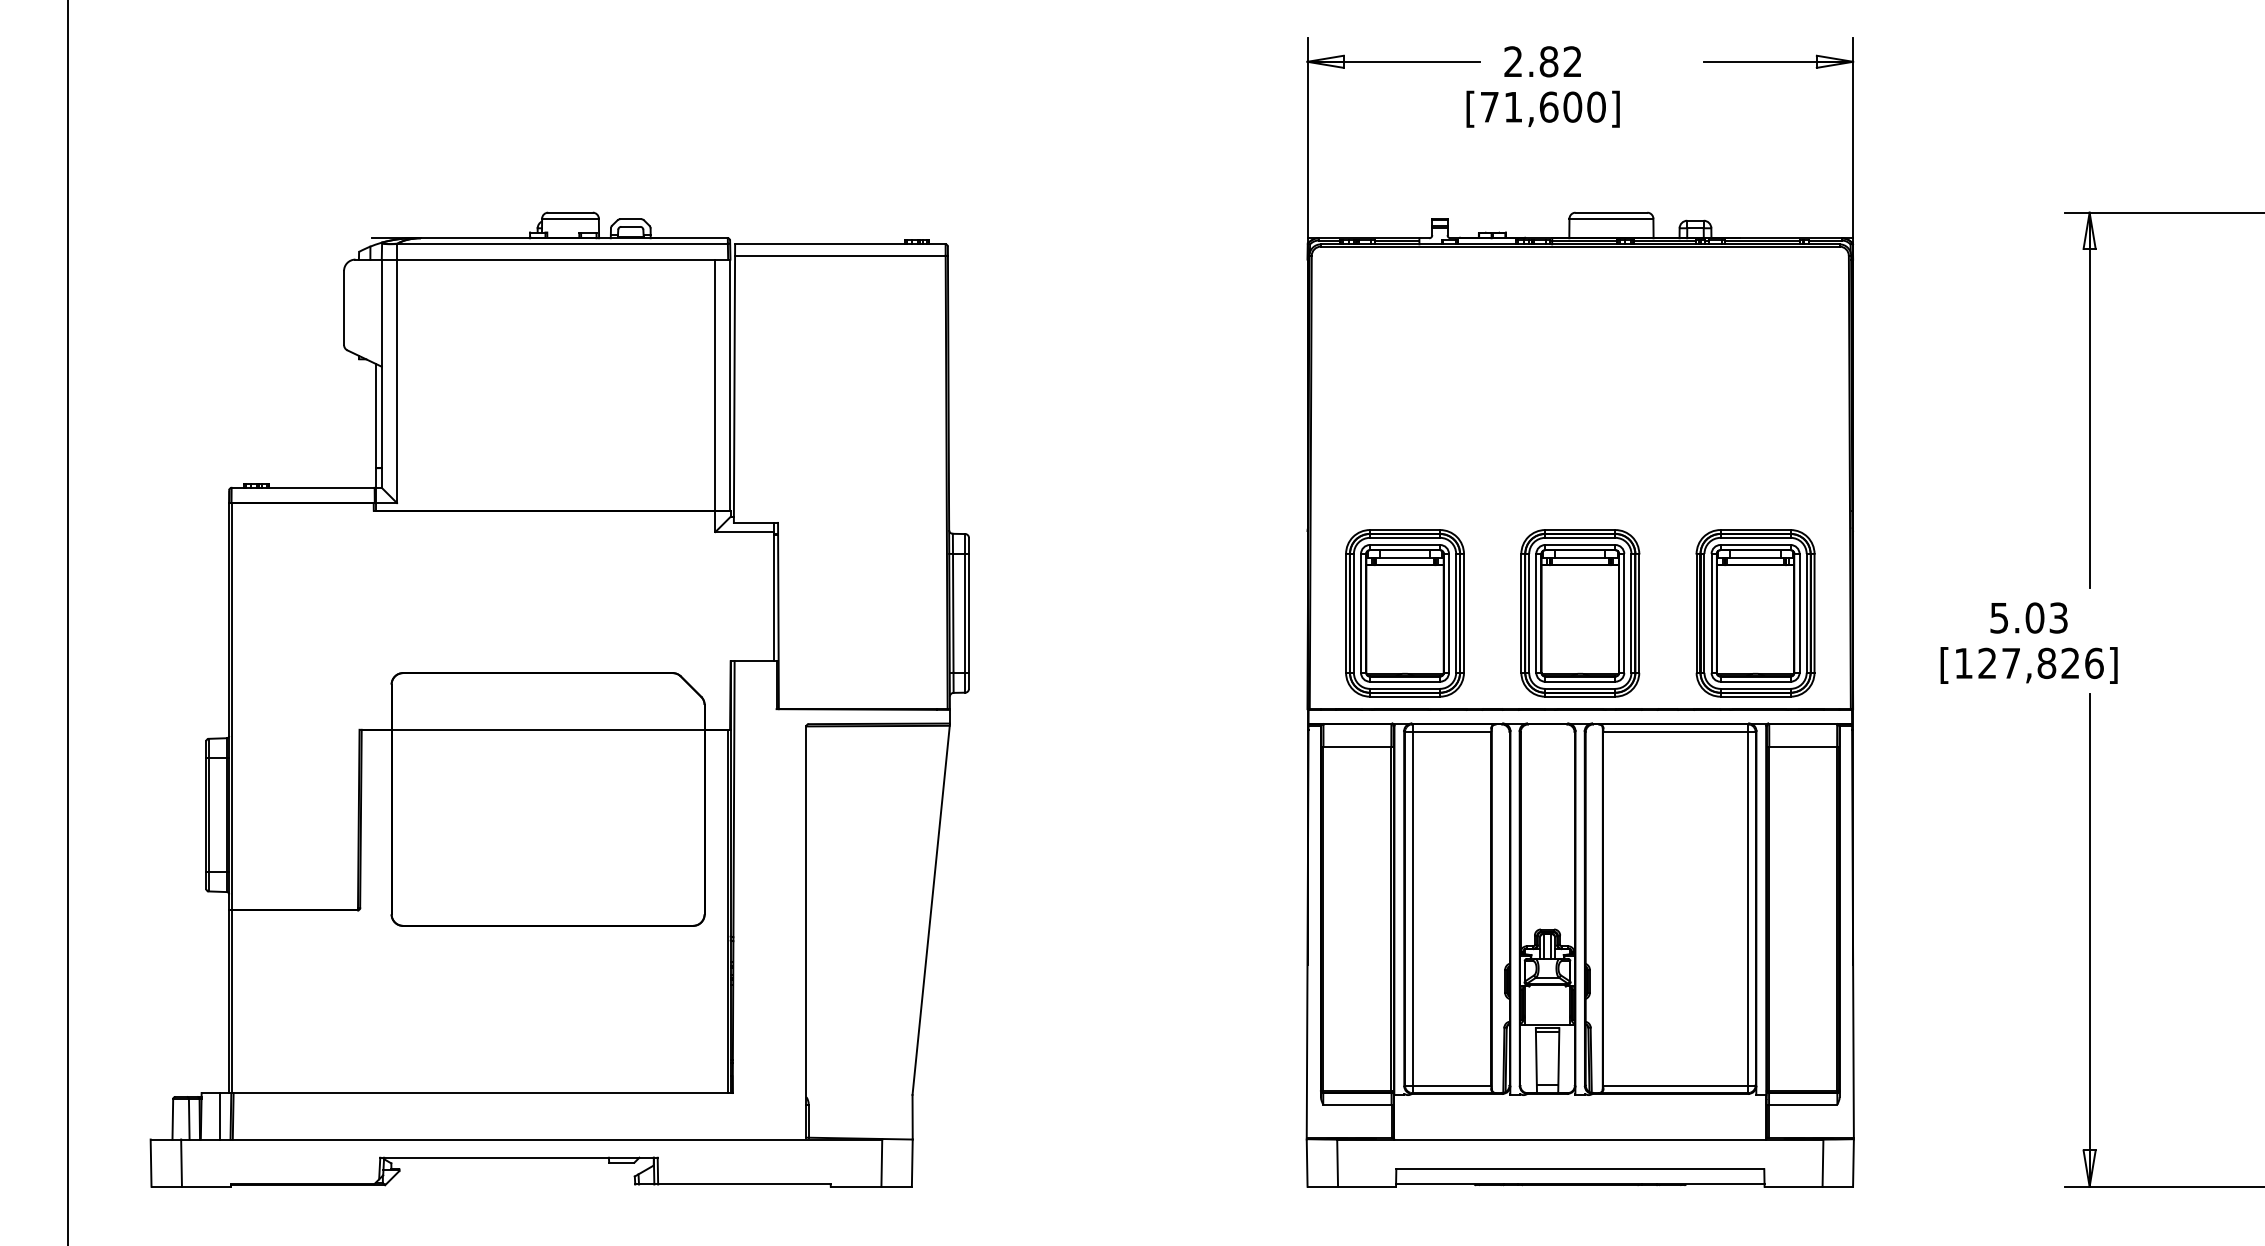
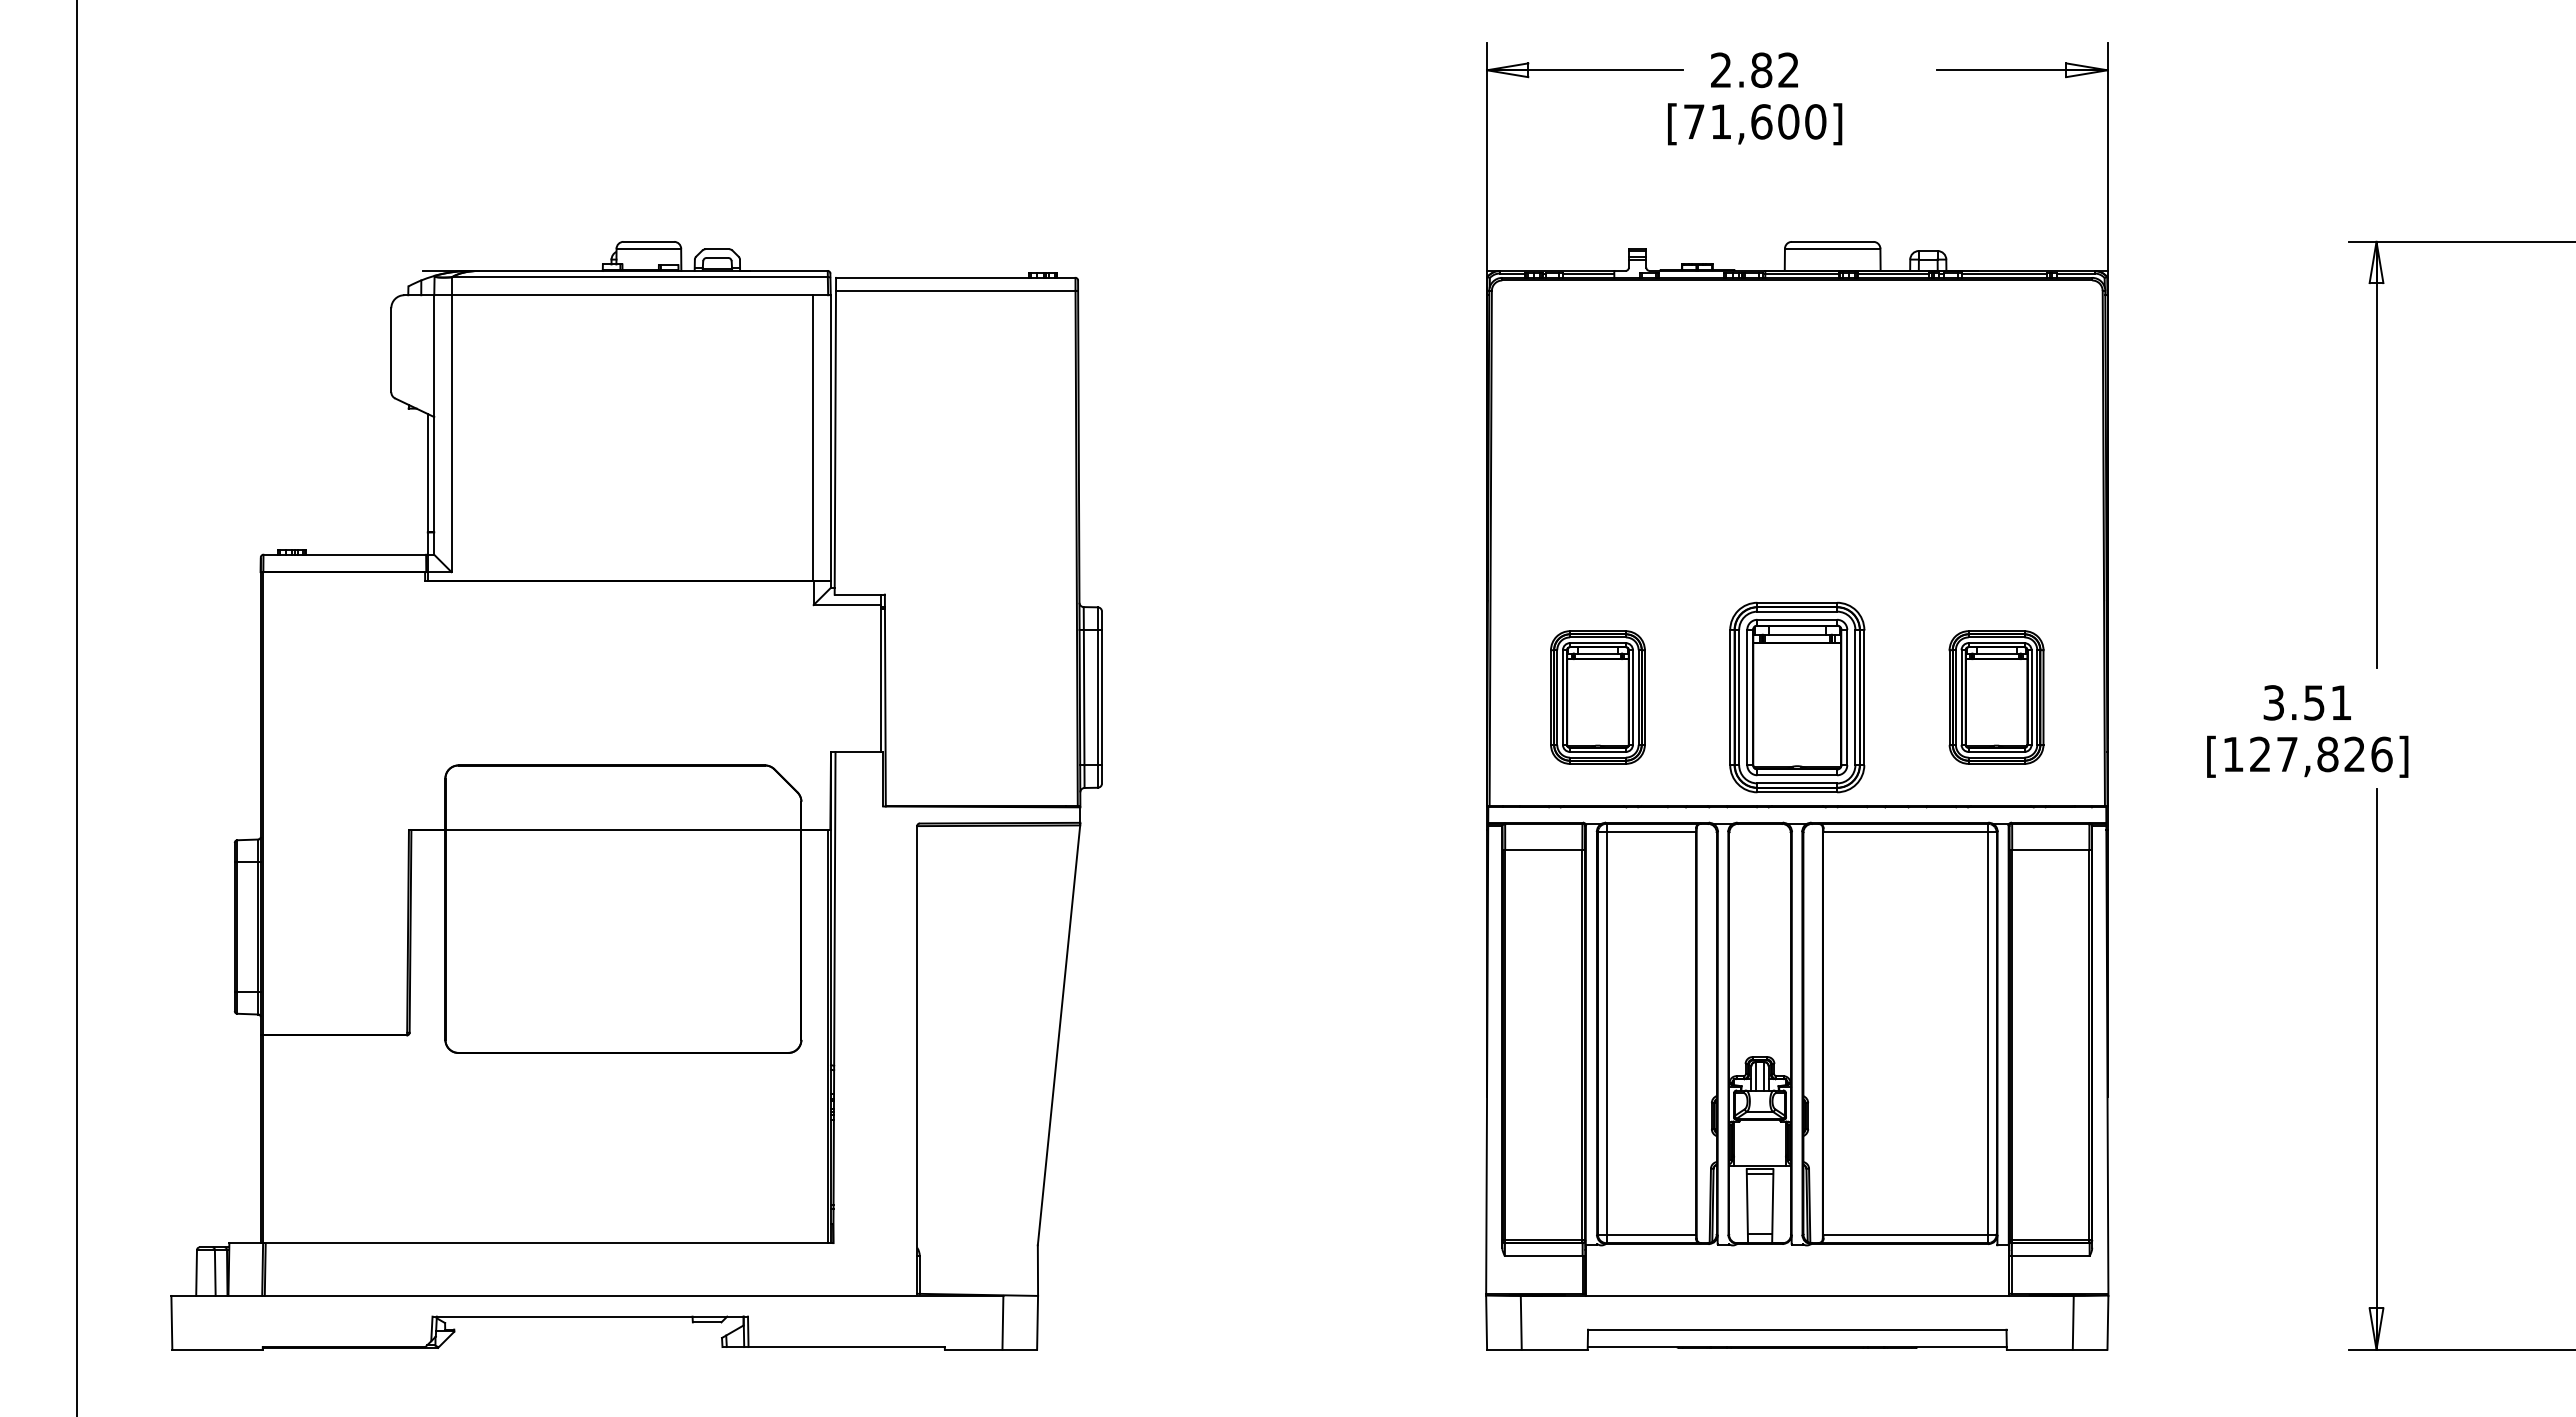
part: (1404, 613) -> (1597, 697), size x0.7
part: (1755, 613) -> (1996, 697), size x0.7
text: (2028, 617) -> (2307, 702), 5.03 -> 3.51
line: (220, 1116) -> (250, 1269), removed
line: (181, 1162) -> (206, 1322), removed

